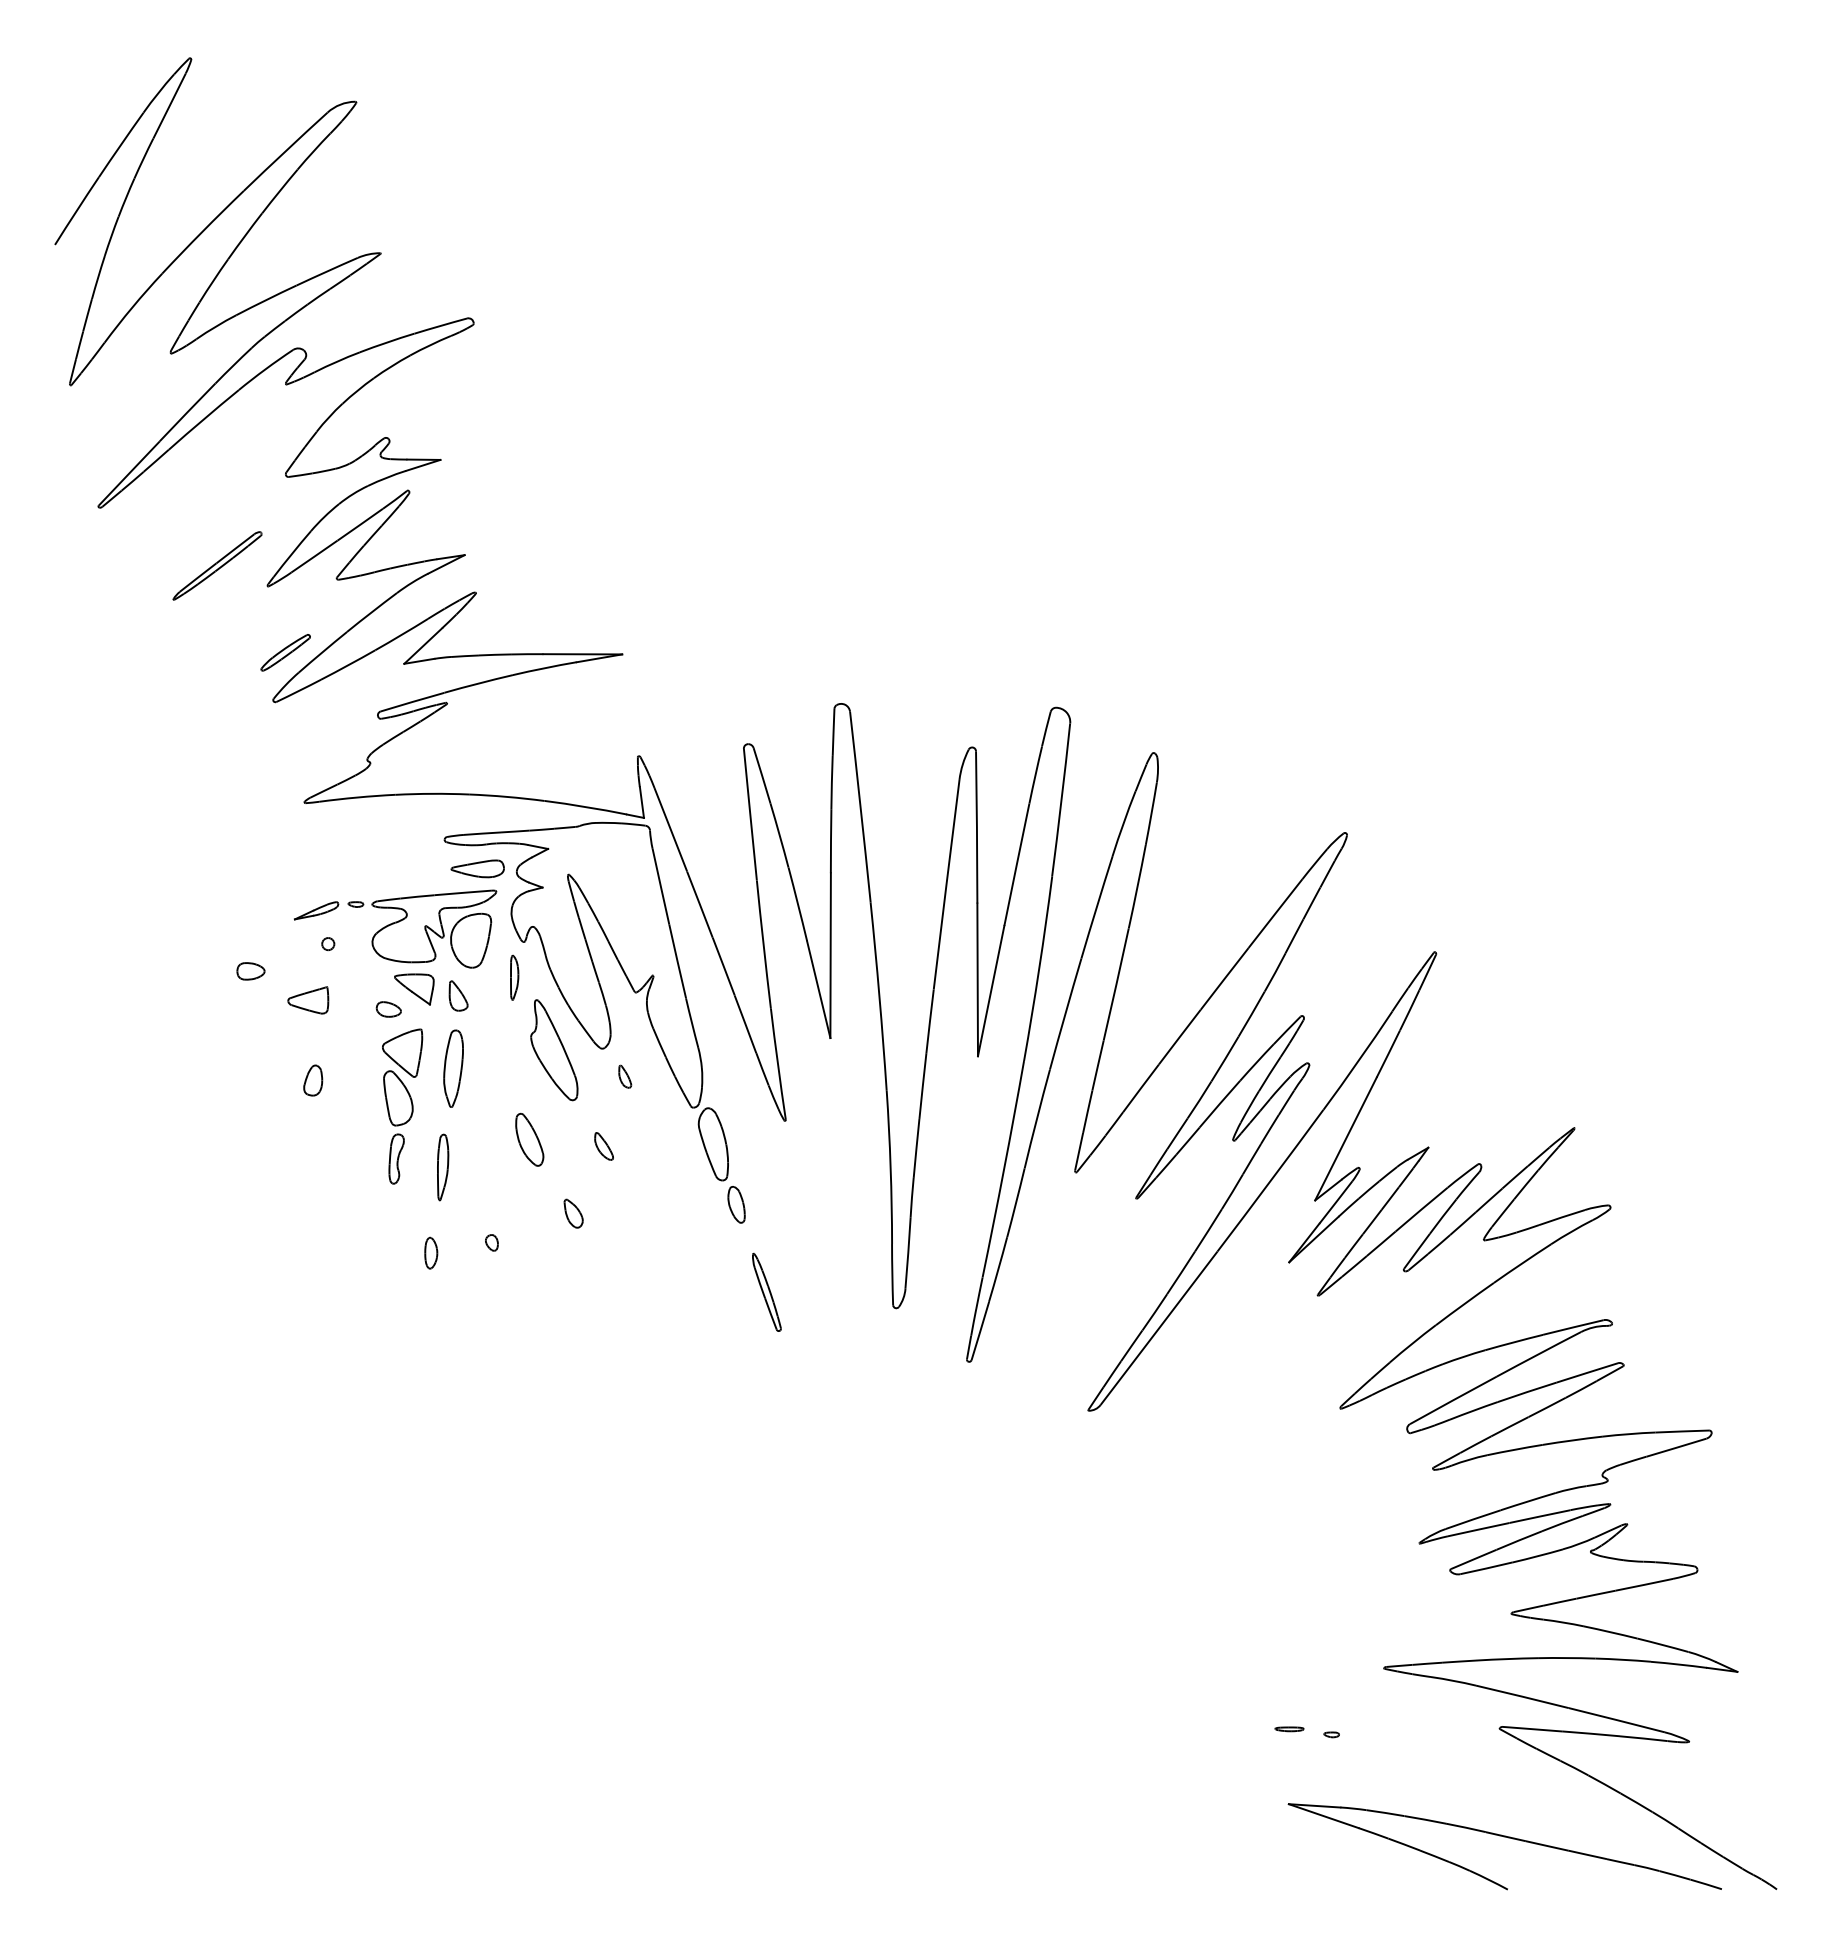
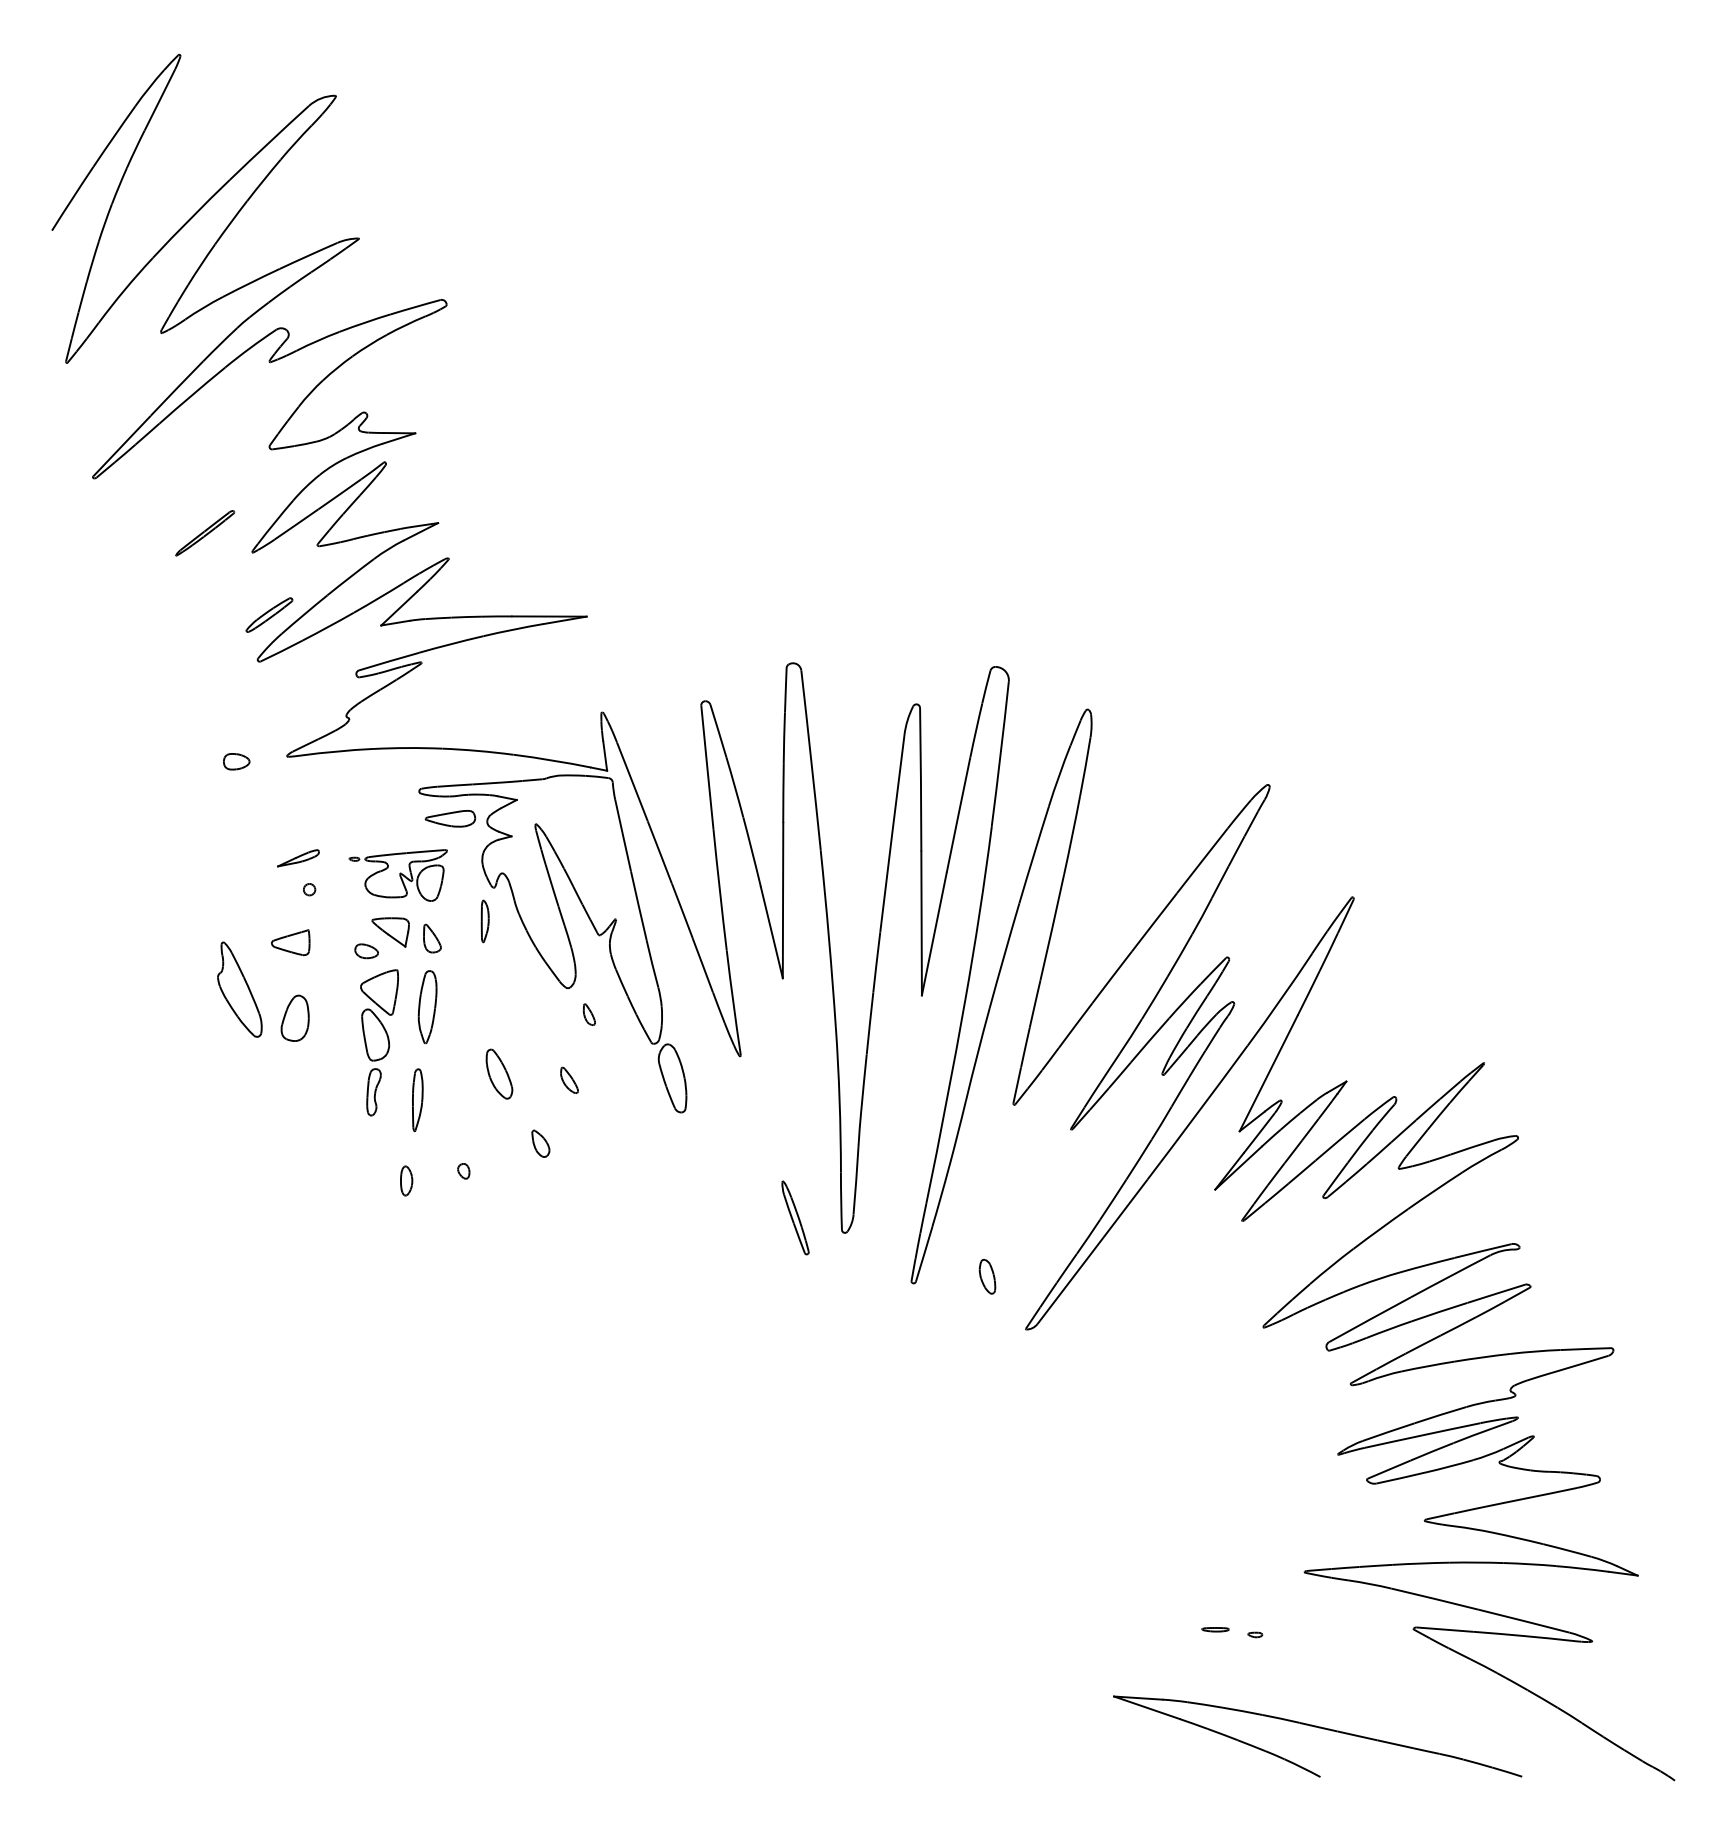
part: (217, 565) -> (205, 532), size x0.7
part: (422, 928) -> (398, 874), size x0.7
part: (250, 971) -> (236, 761), moved
part: (554, 1050) -> (240, 989), moved
part: (313, 1080) -> (295, 1018), size x1.6
part: (736, 1204) -> (987, 1276), moved
part: (766, 1291) -> (795, 1217), moved
part: (1508, 1838) -> (1321, 1728), moved

